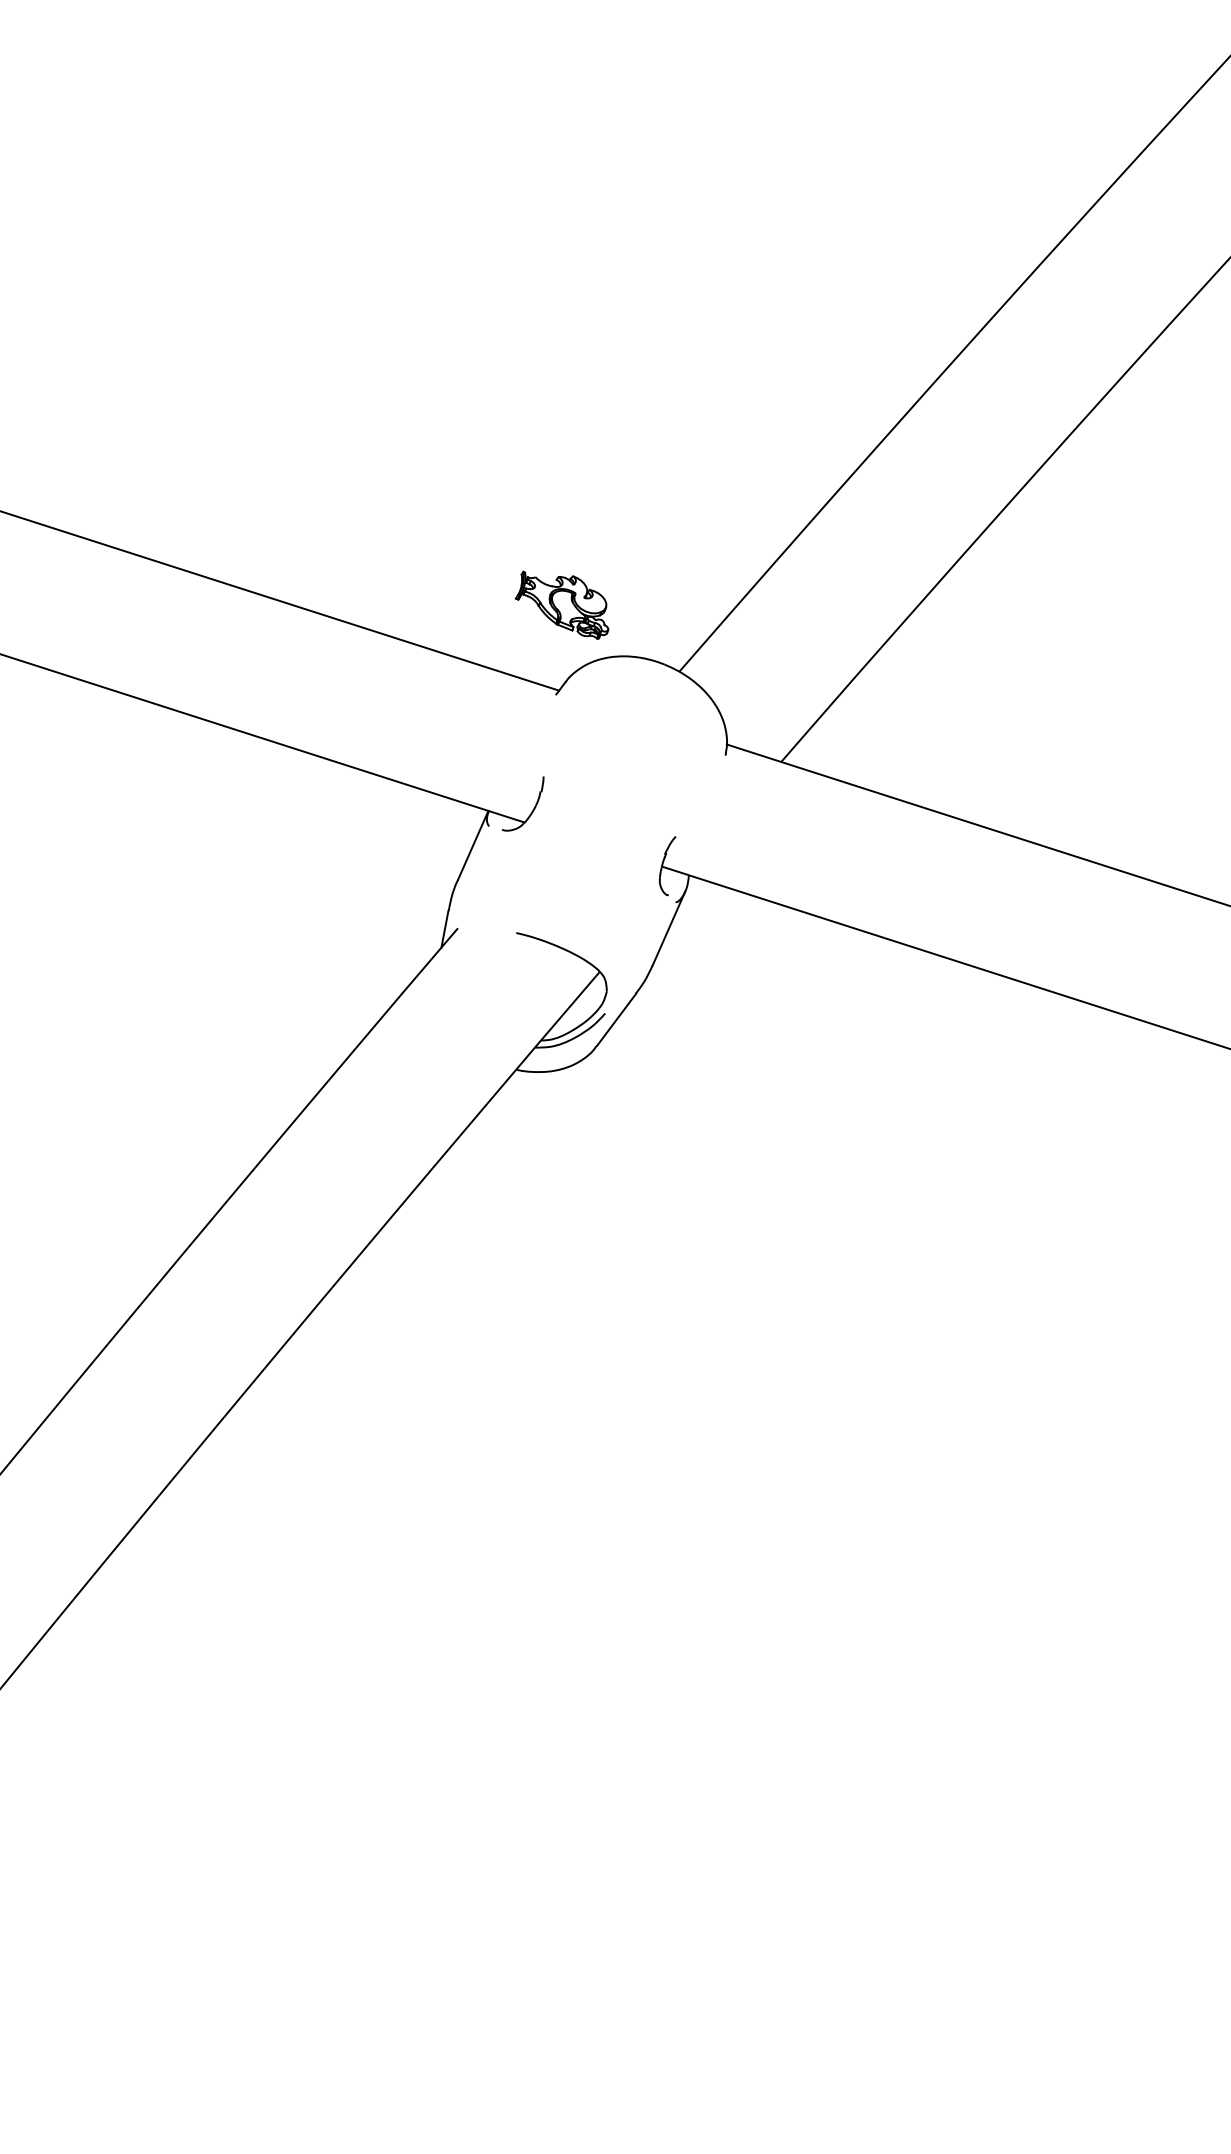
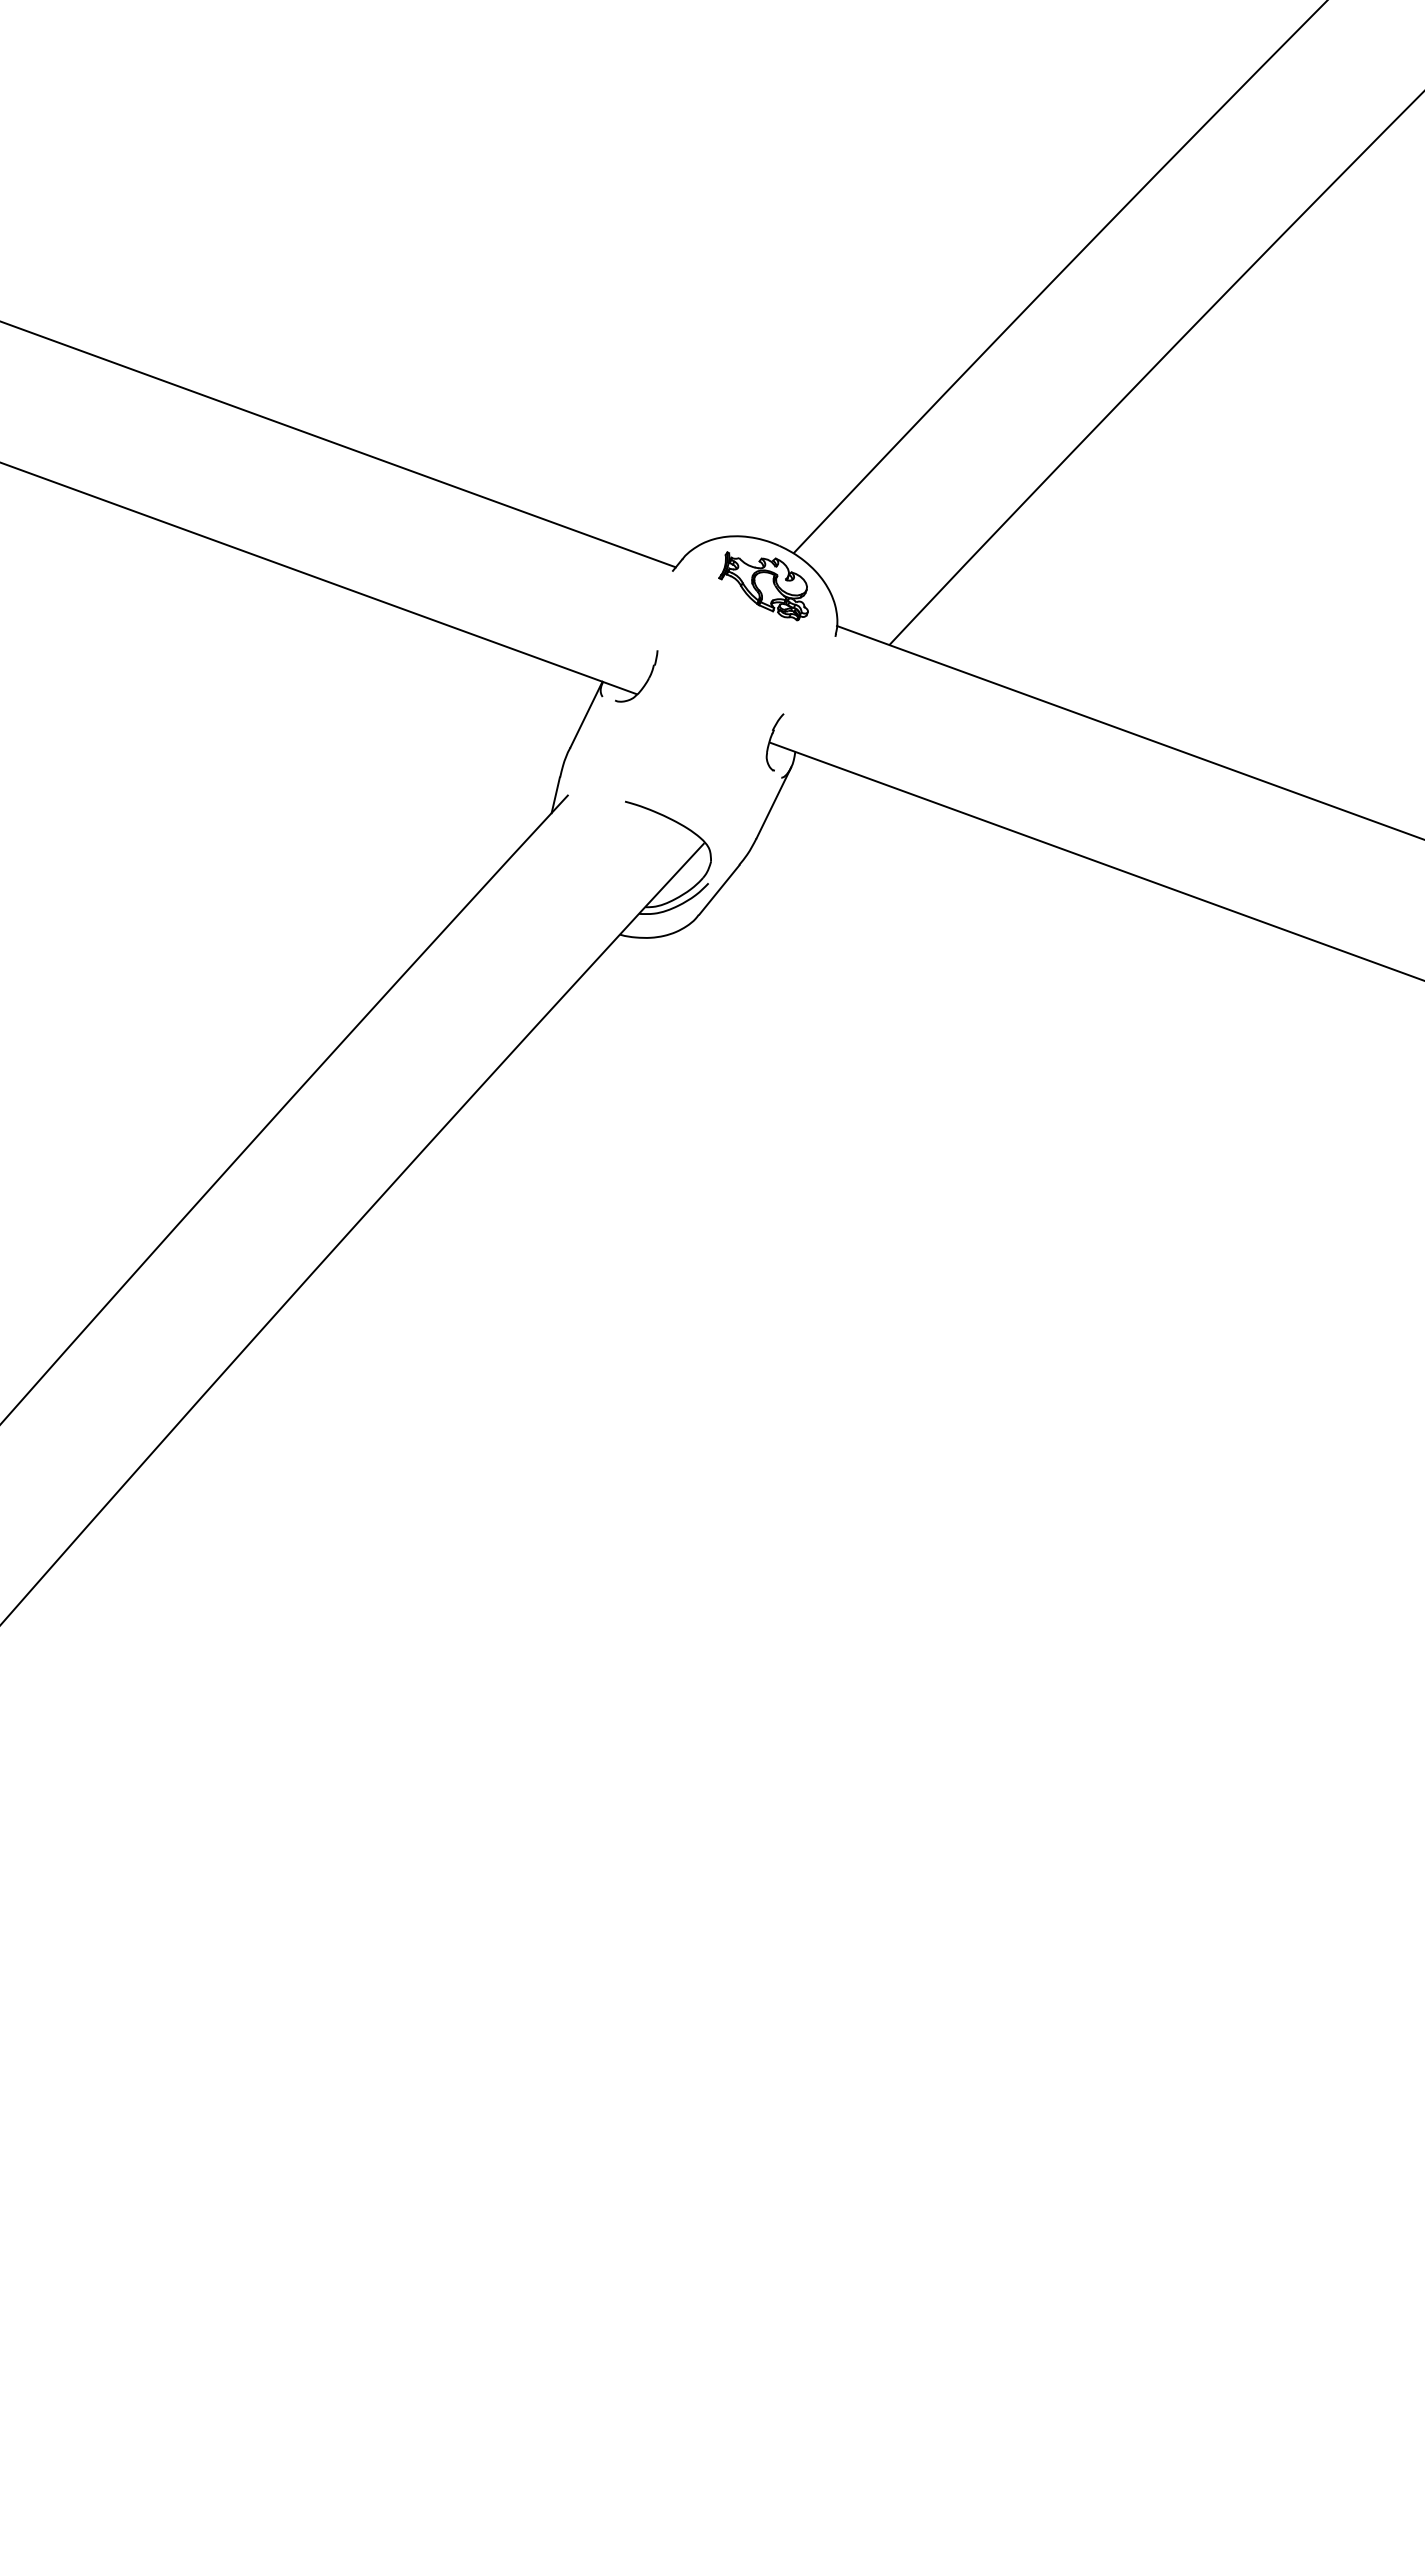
part: (561, 605) -> (763, 586), moved

